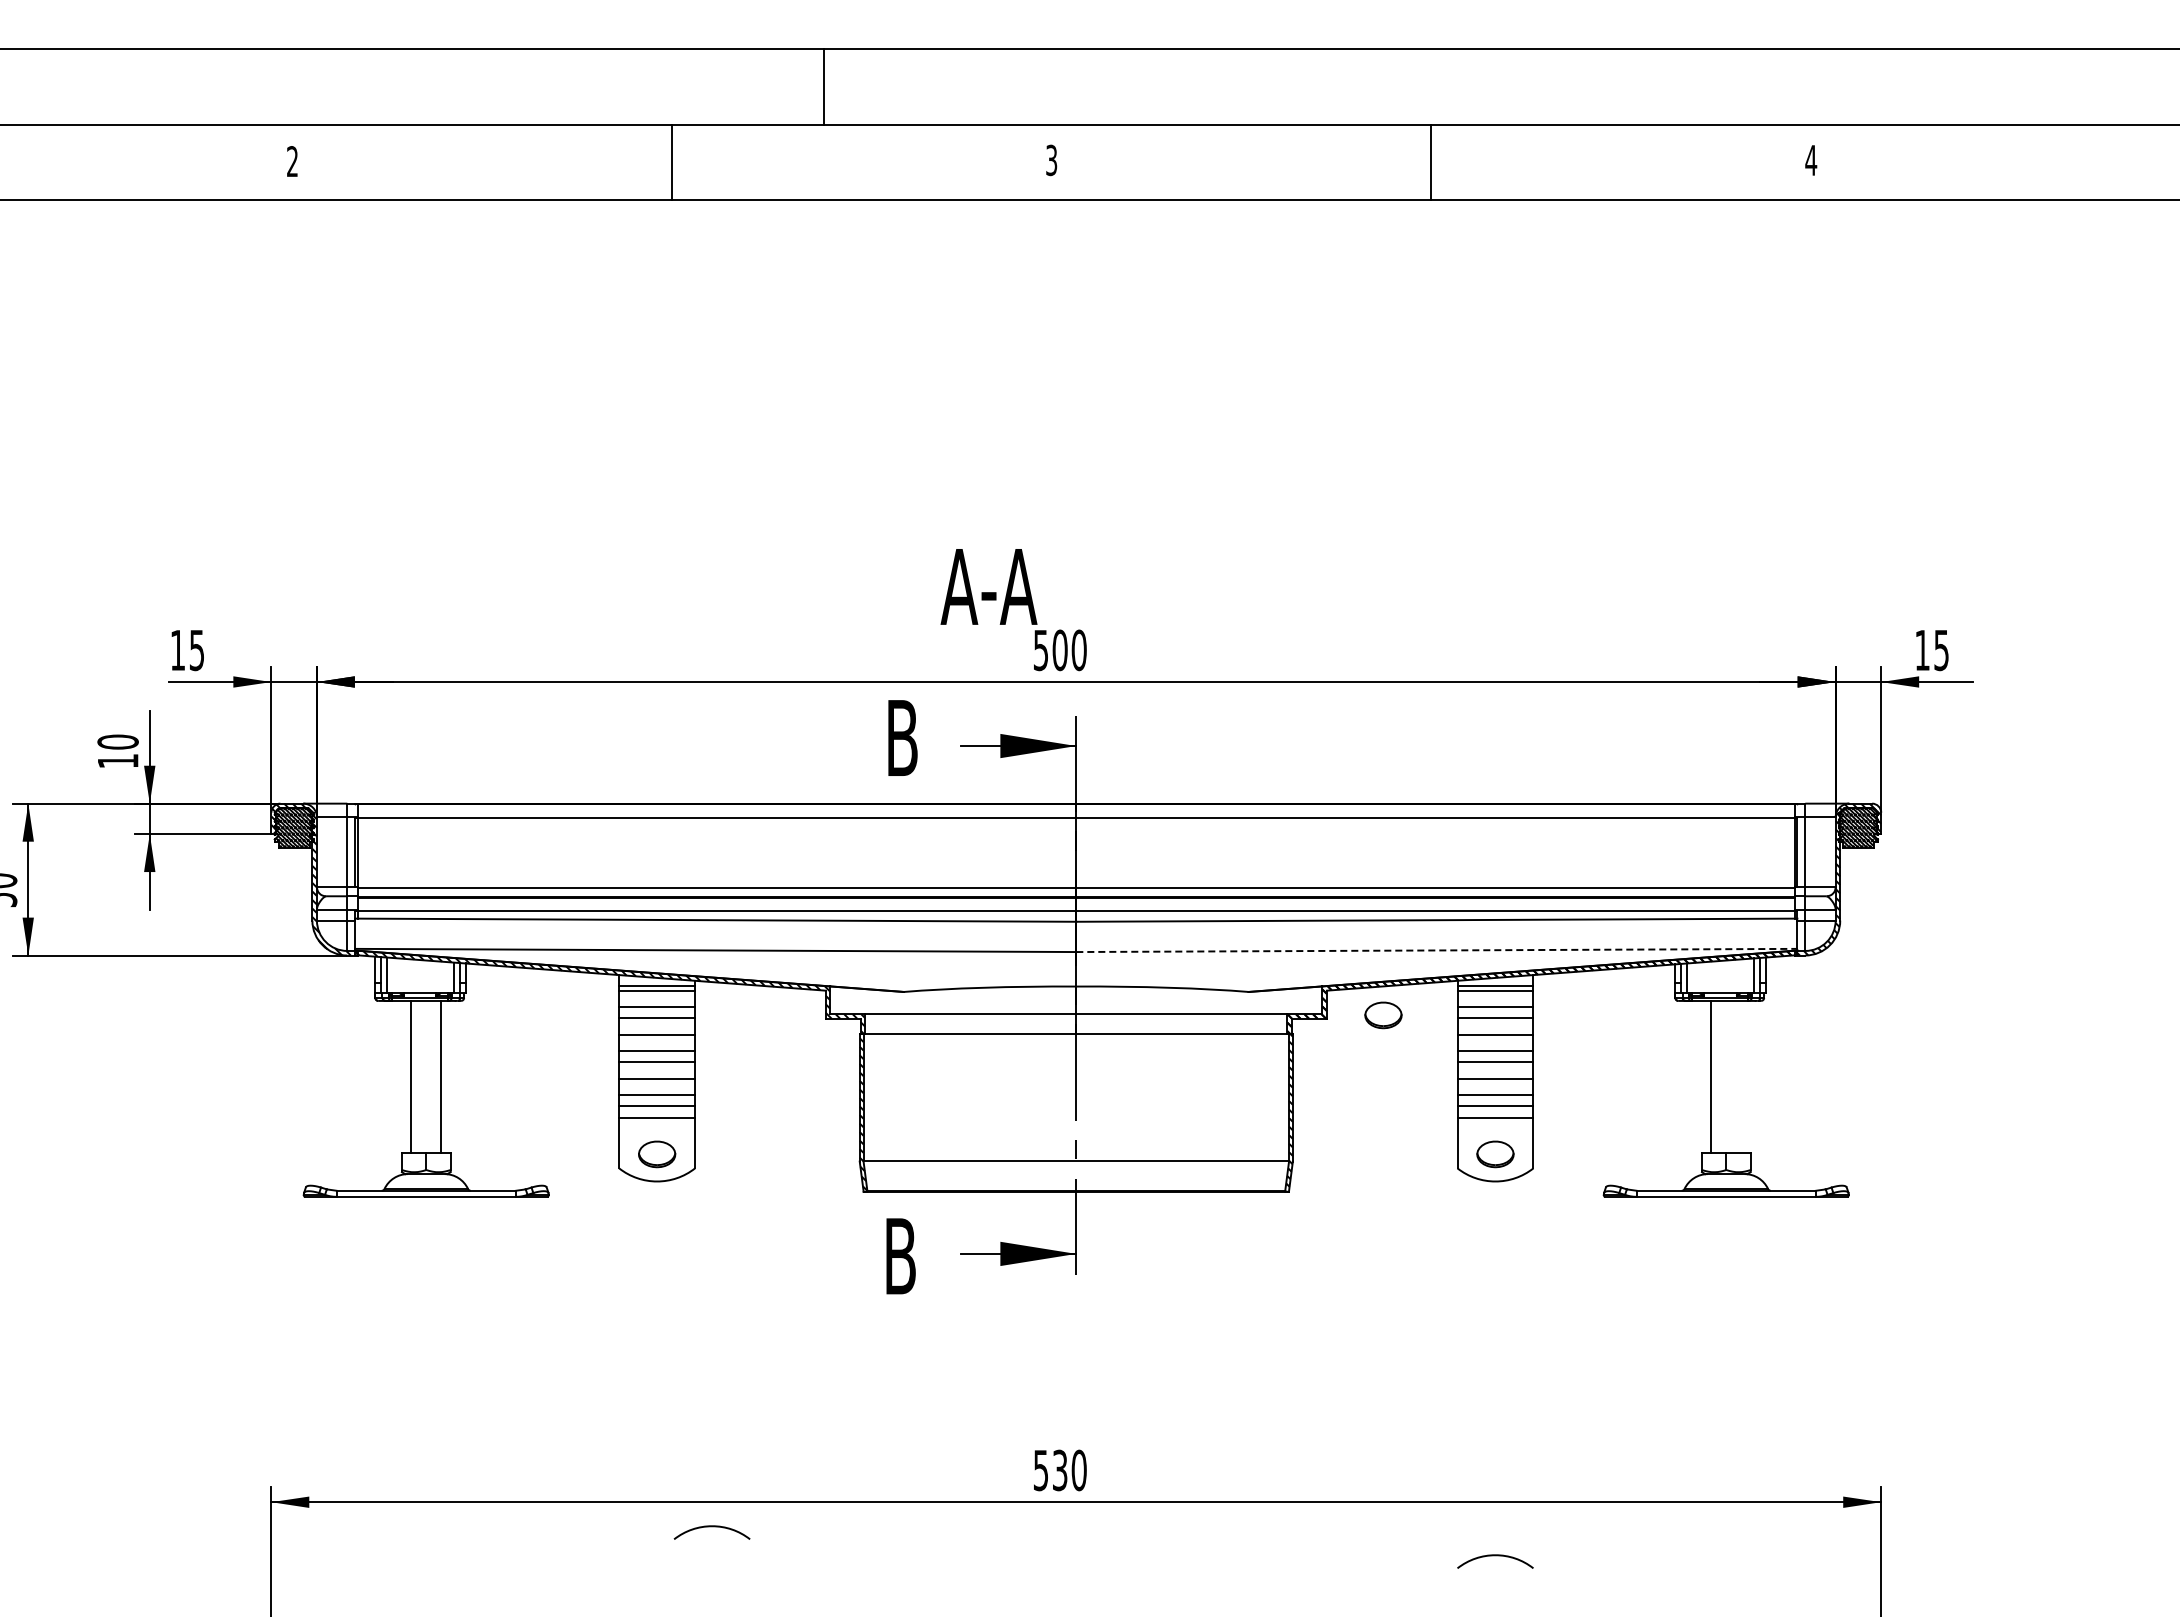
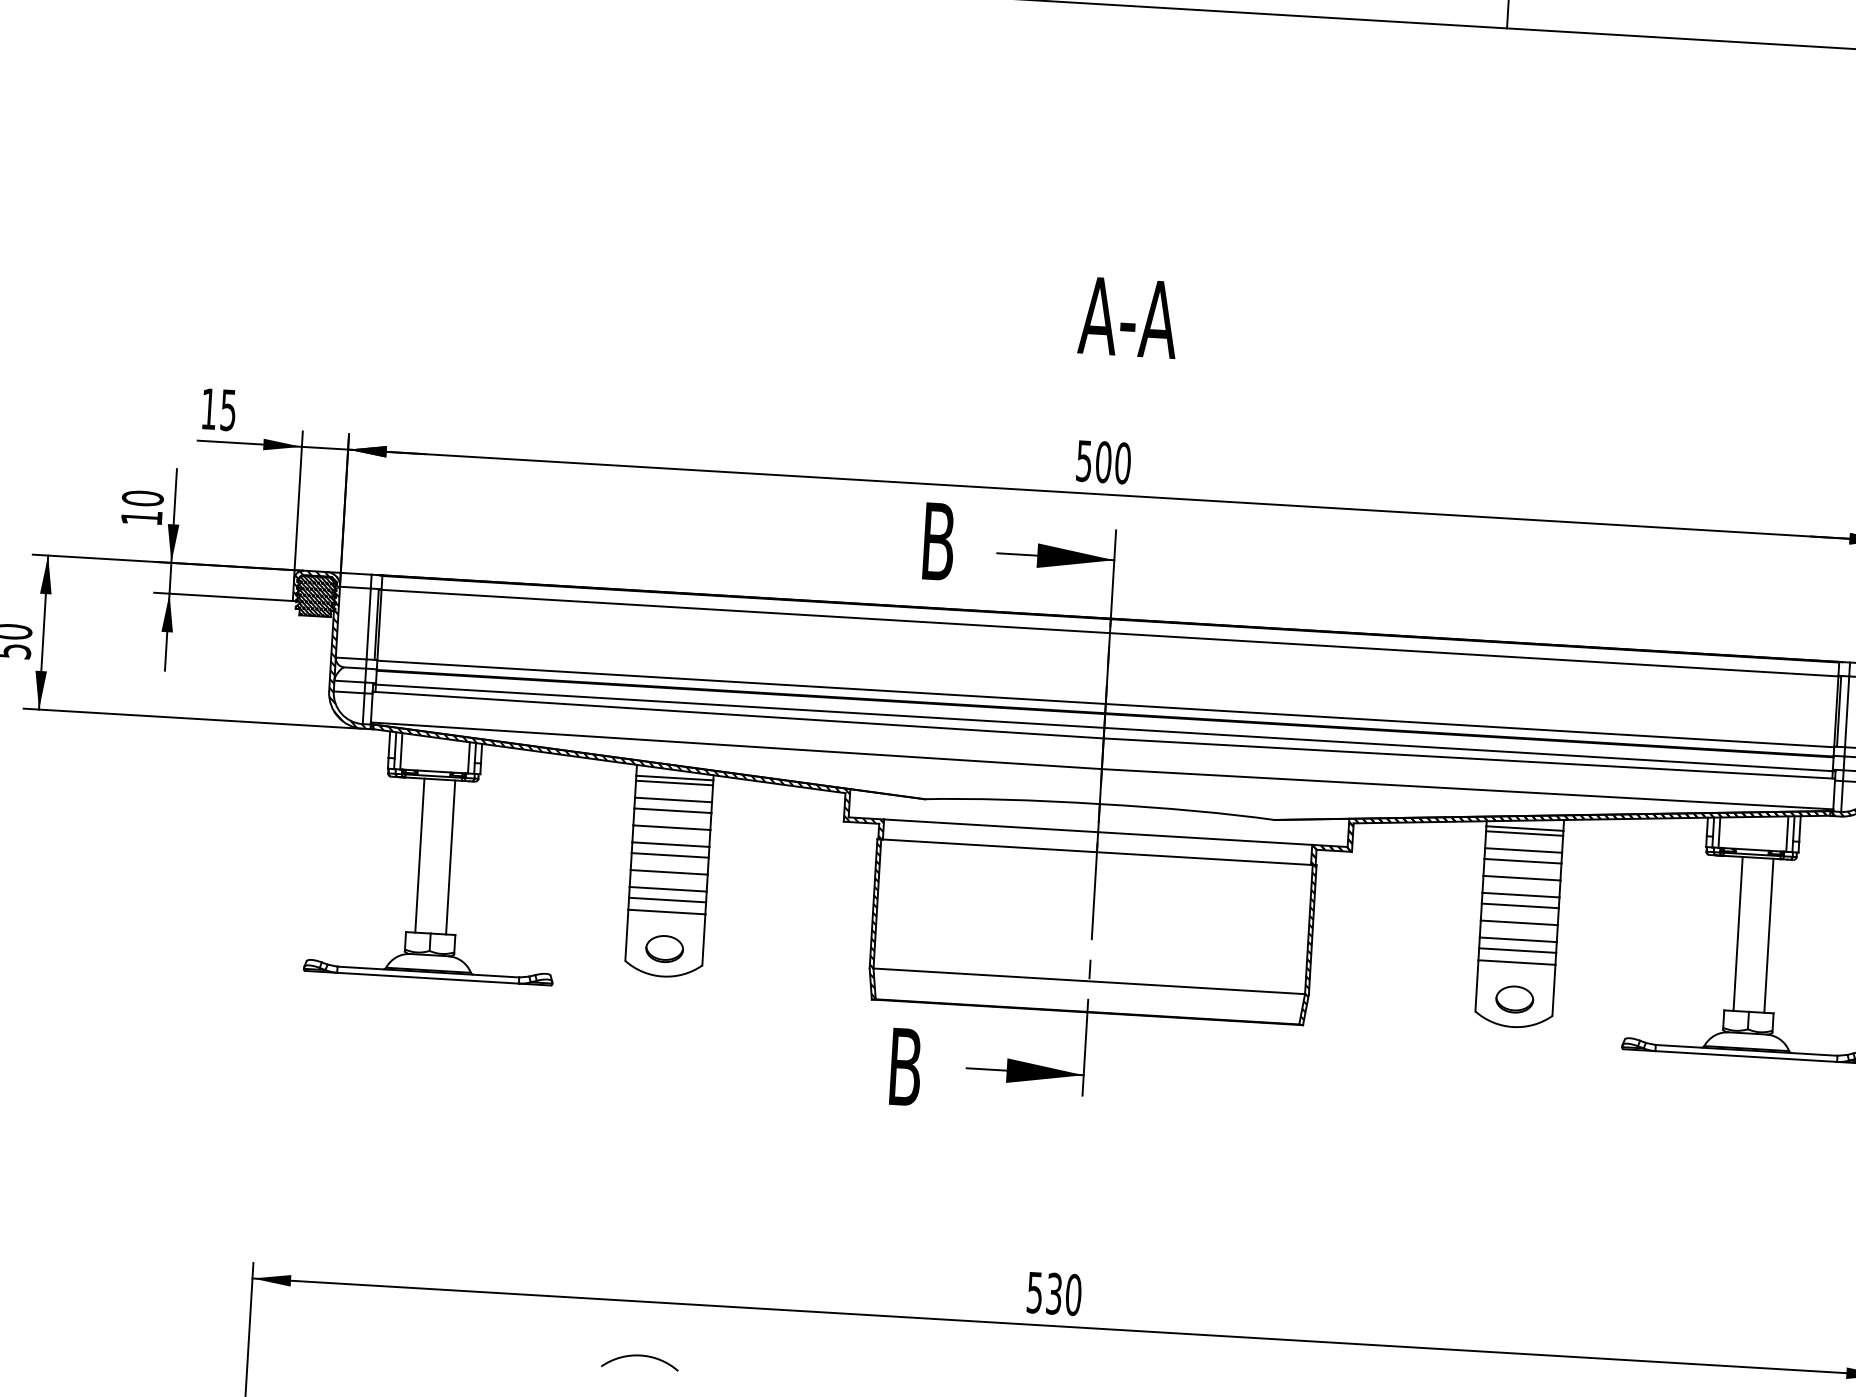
text: (988, 586) -> (1127, 317), moved
line: (1436, 950) -> (1467, 789), dashed -> solid
part: (1383, 1015) -> (1409, 851), removed
line: (1741, 1076) -> (1768, 935), added
arc: (711, 1527) -> (639, 1356), moved

